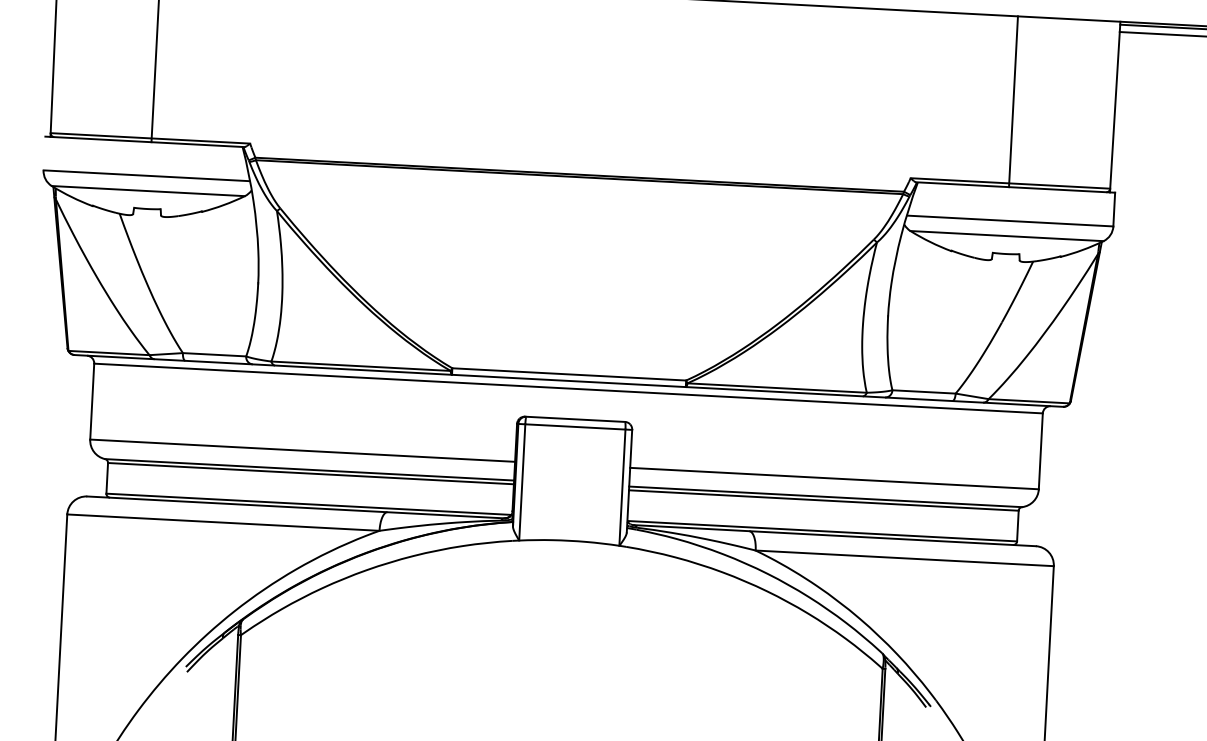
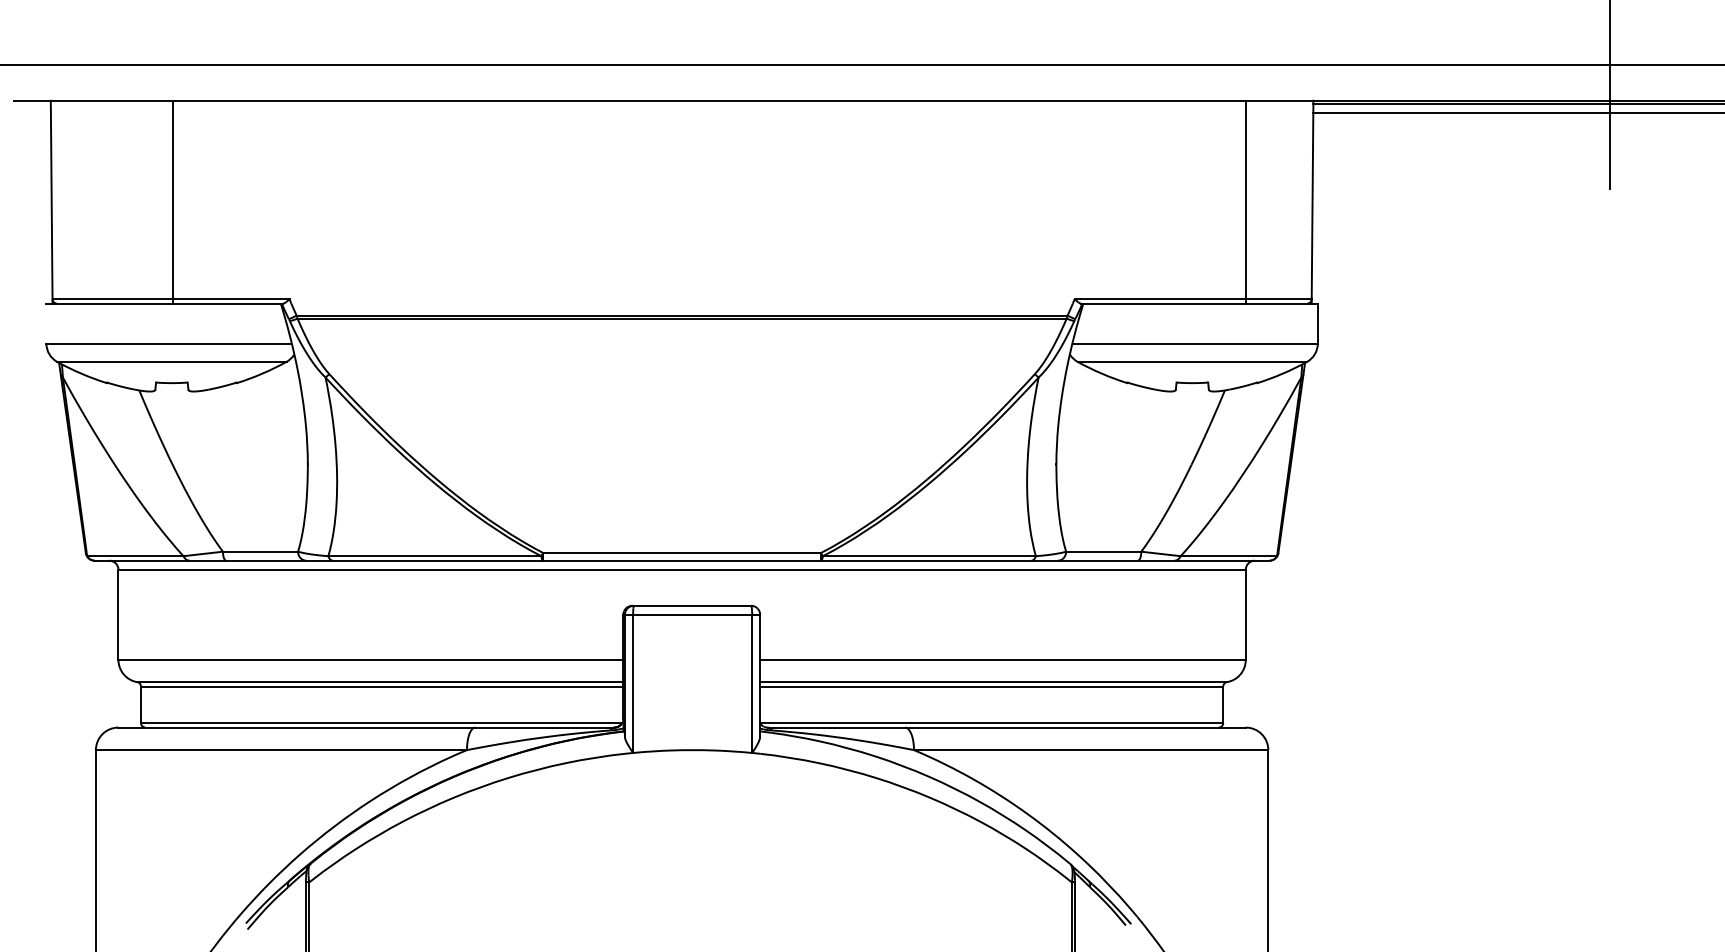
line: (1013, 101) -> (1245, 201), moved

